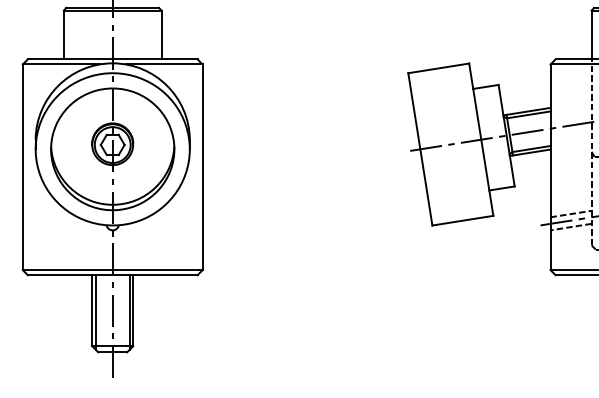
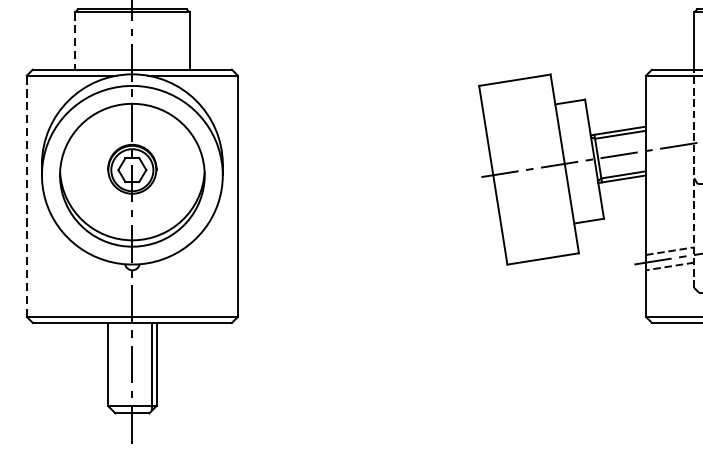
line: (63, 35) -> (74, 41), solid -> dashed
line: (22, 167) -> (26, 196), solid -> dashed
line: (95, 312) -> (112, 366), removed

